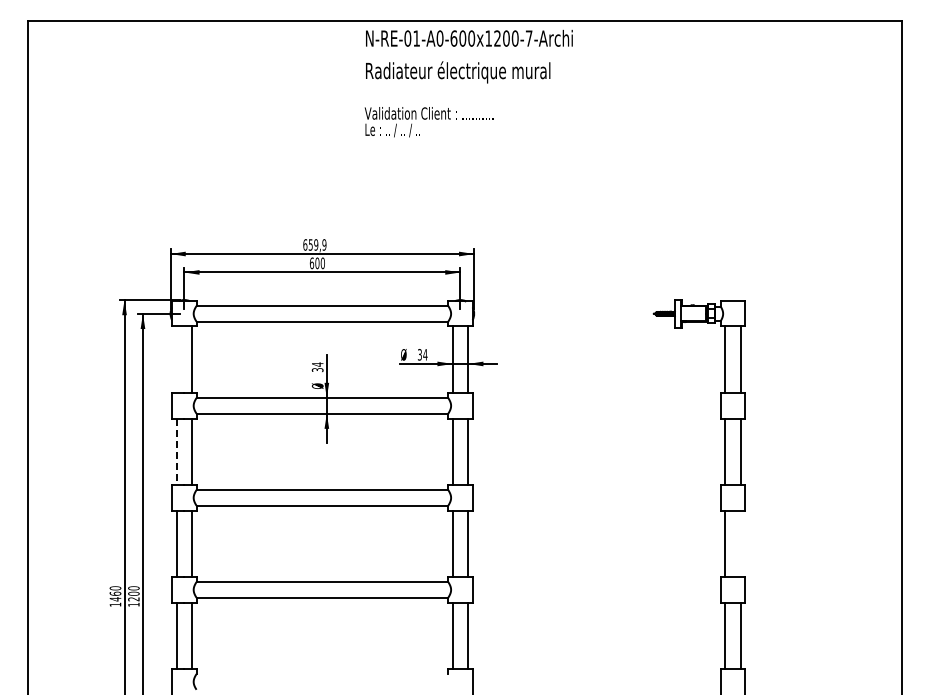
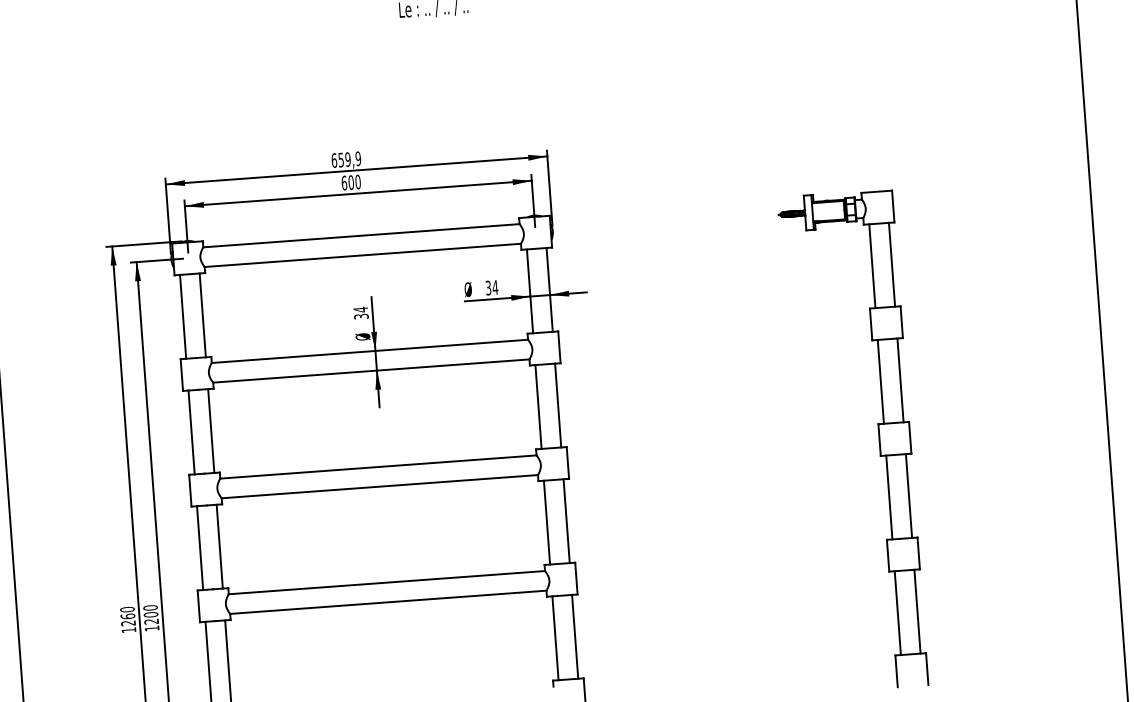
line: (176, 359) -> (183, 316), added
line: (176, 452) -> (191, 433), dashed -> solid
line: (740, 543) -> (908, 495), added
text: (115, 599) -> (128, 623), 1460 -> 1260

